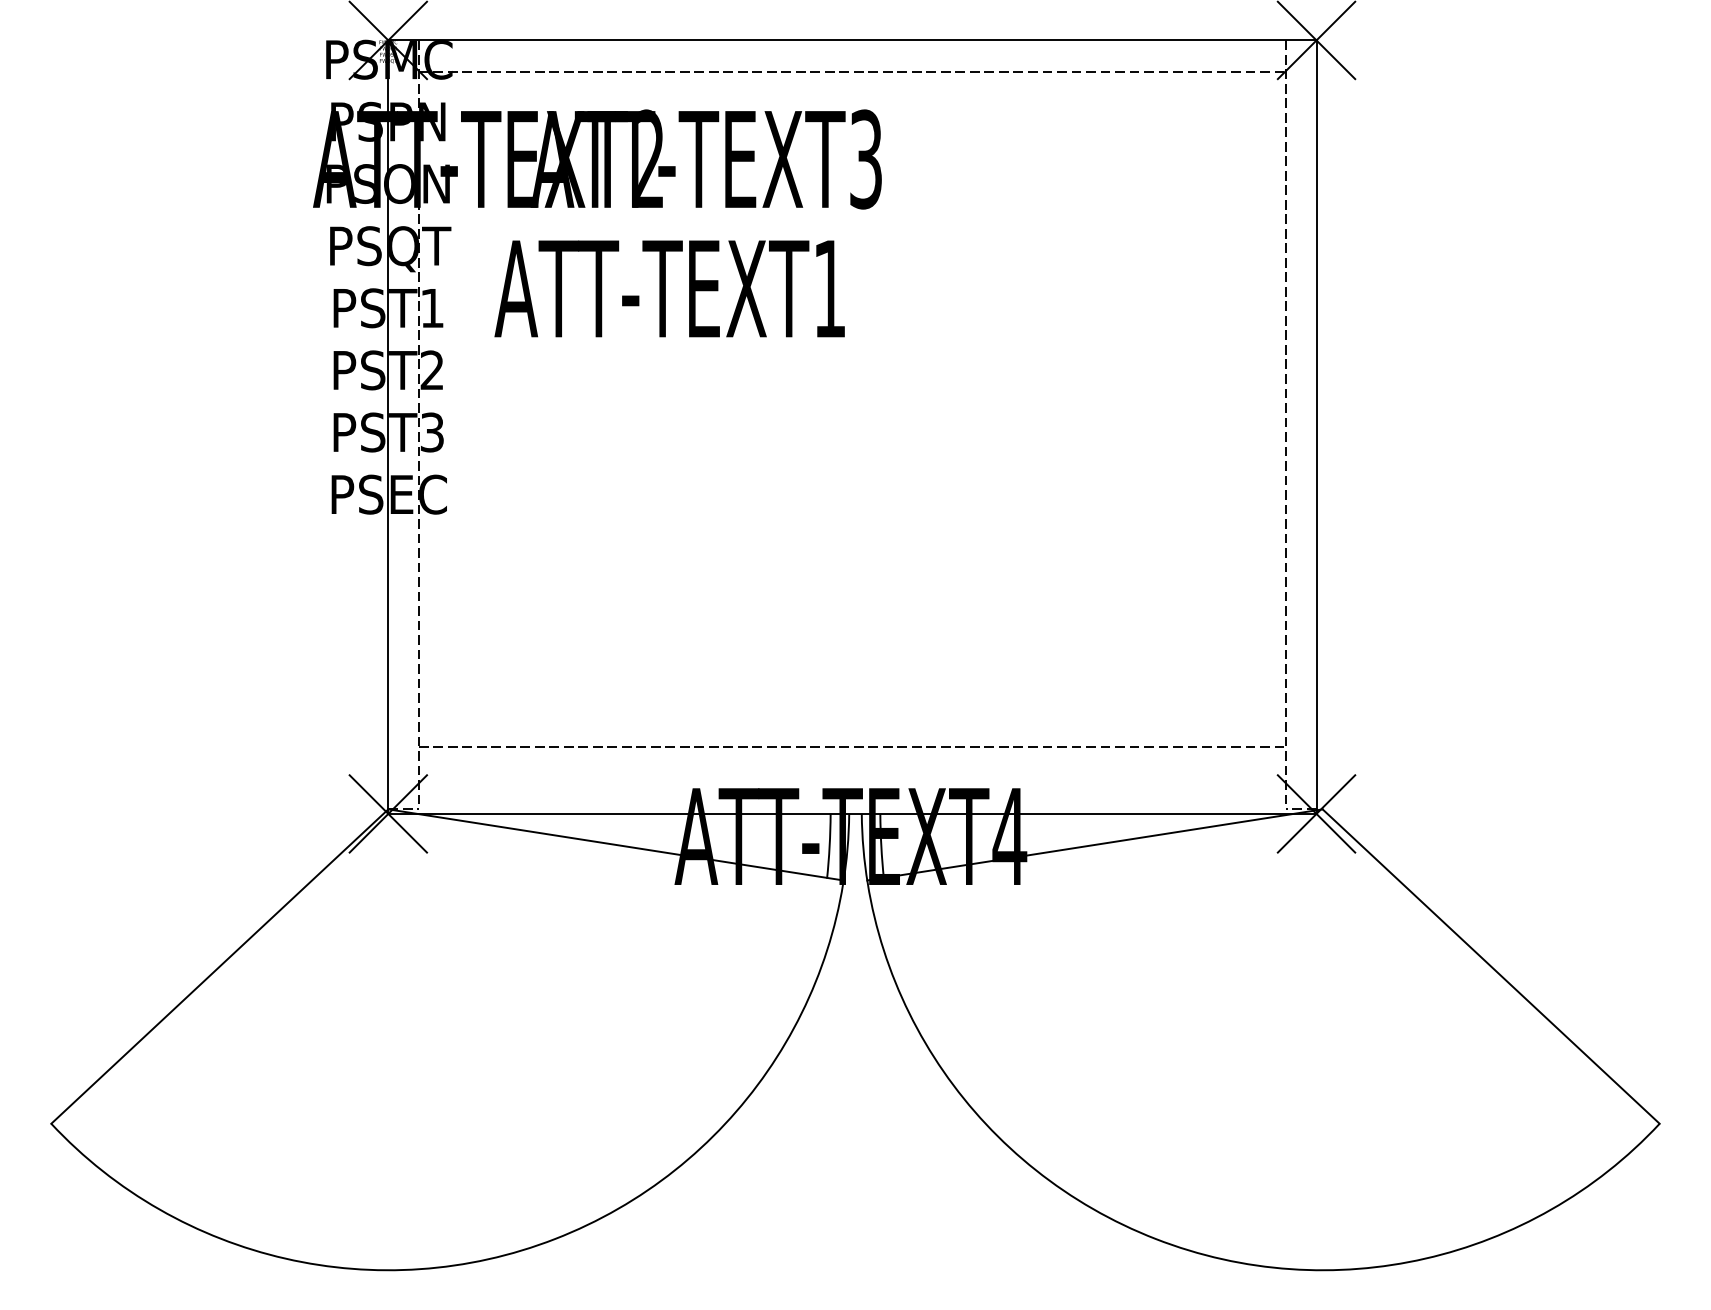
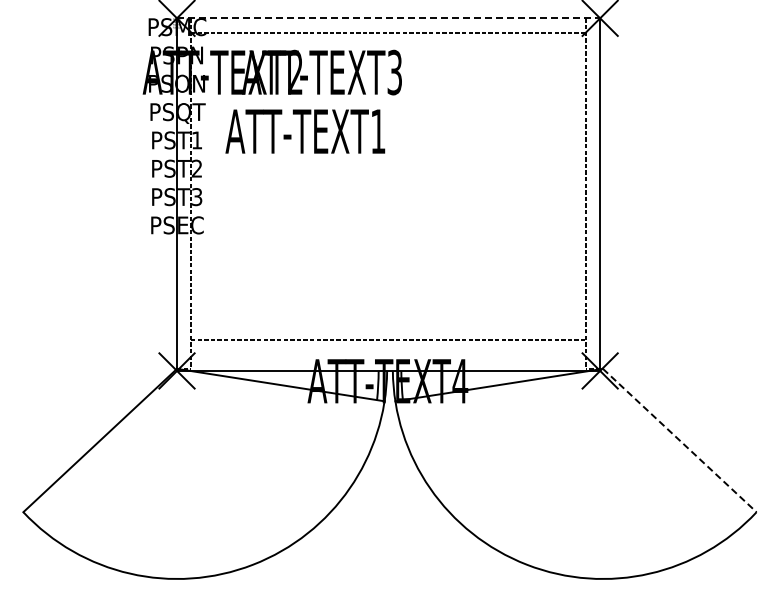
line: (852, 40) -> (388, 18), solid -> dashed
line: (1492, 966) -> (680, 440), solid -> dashed

